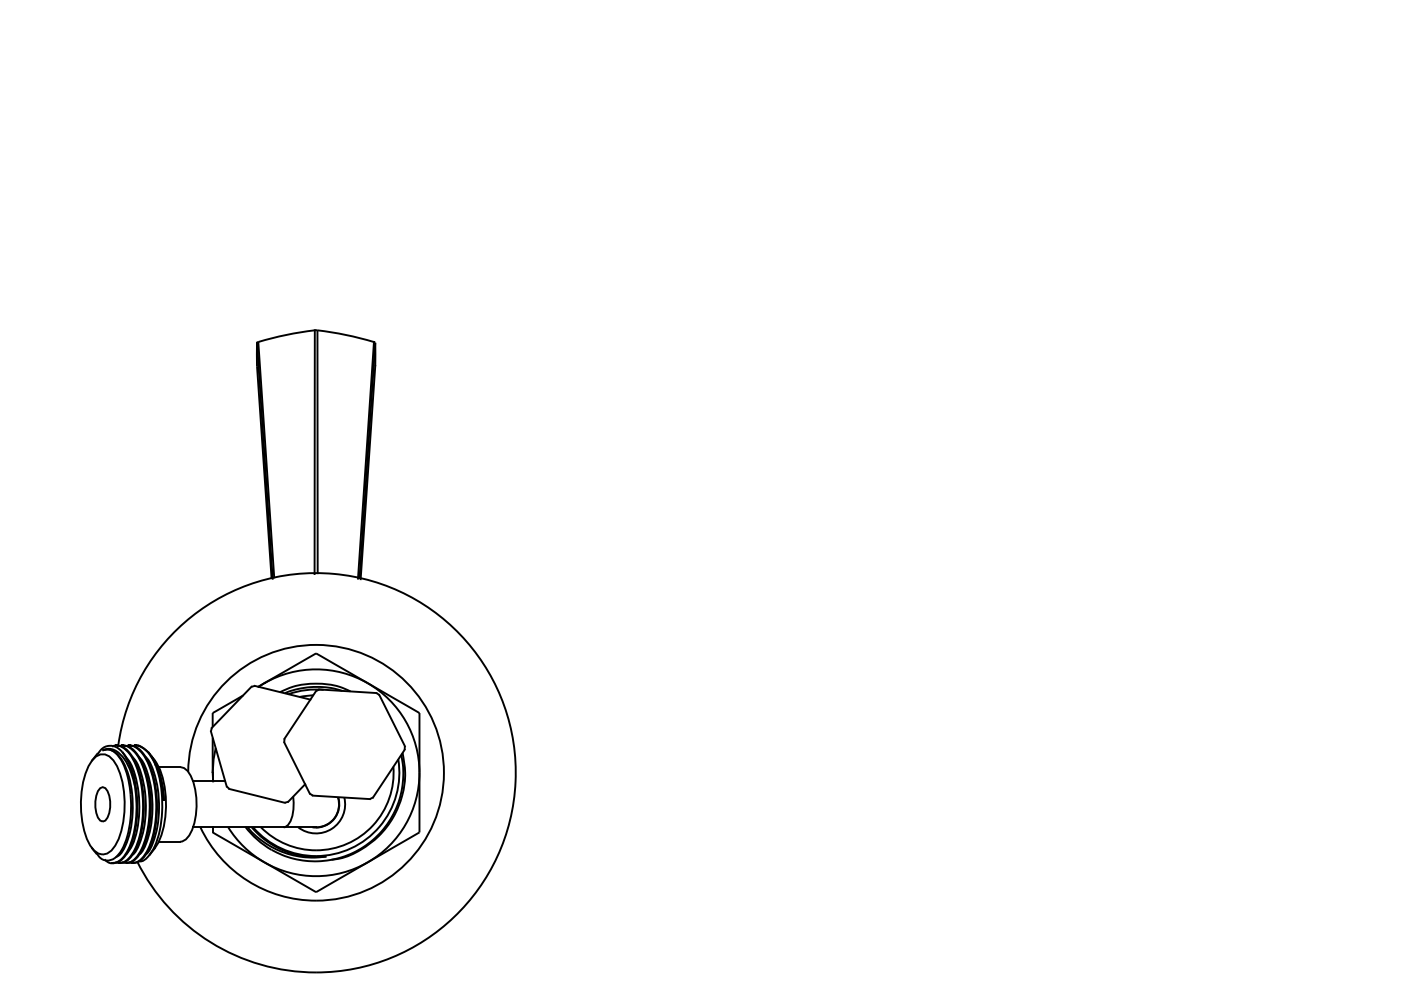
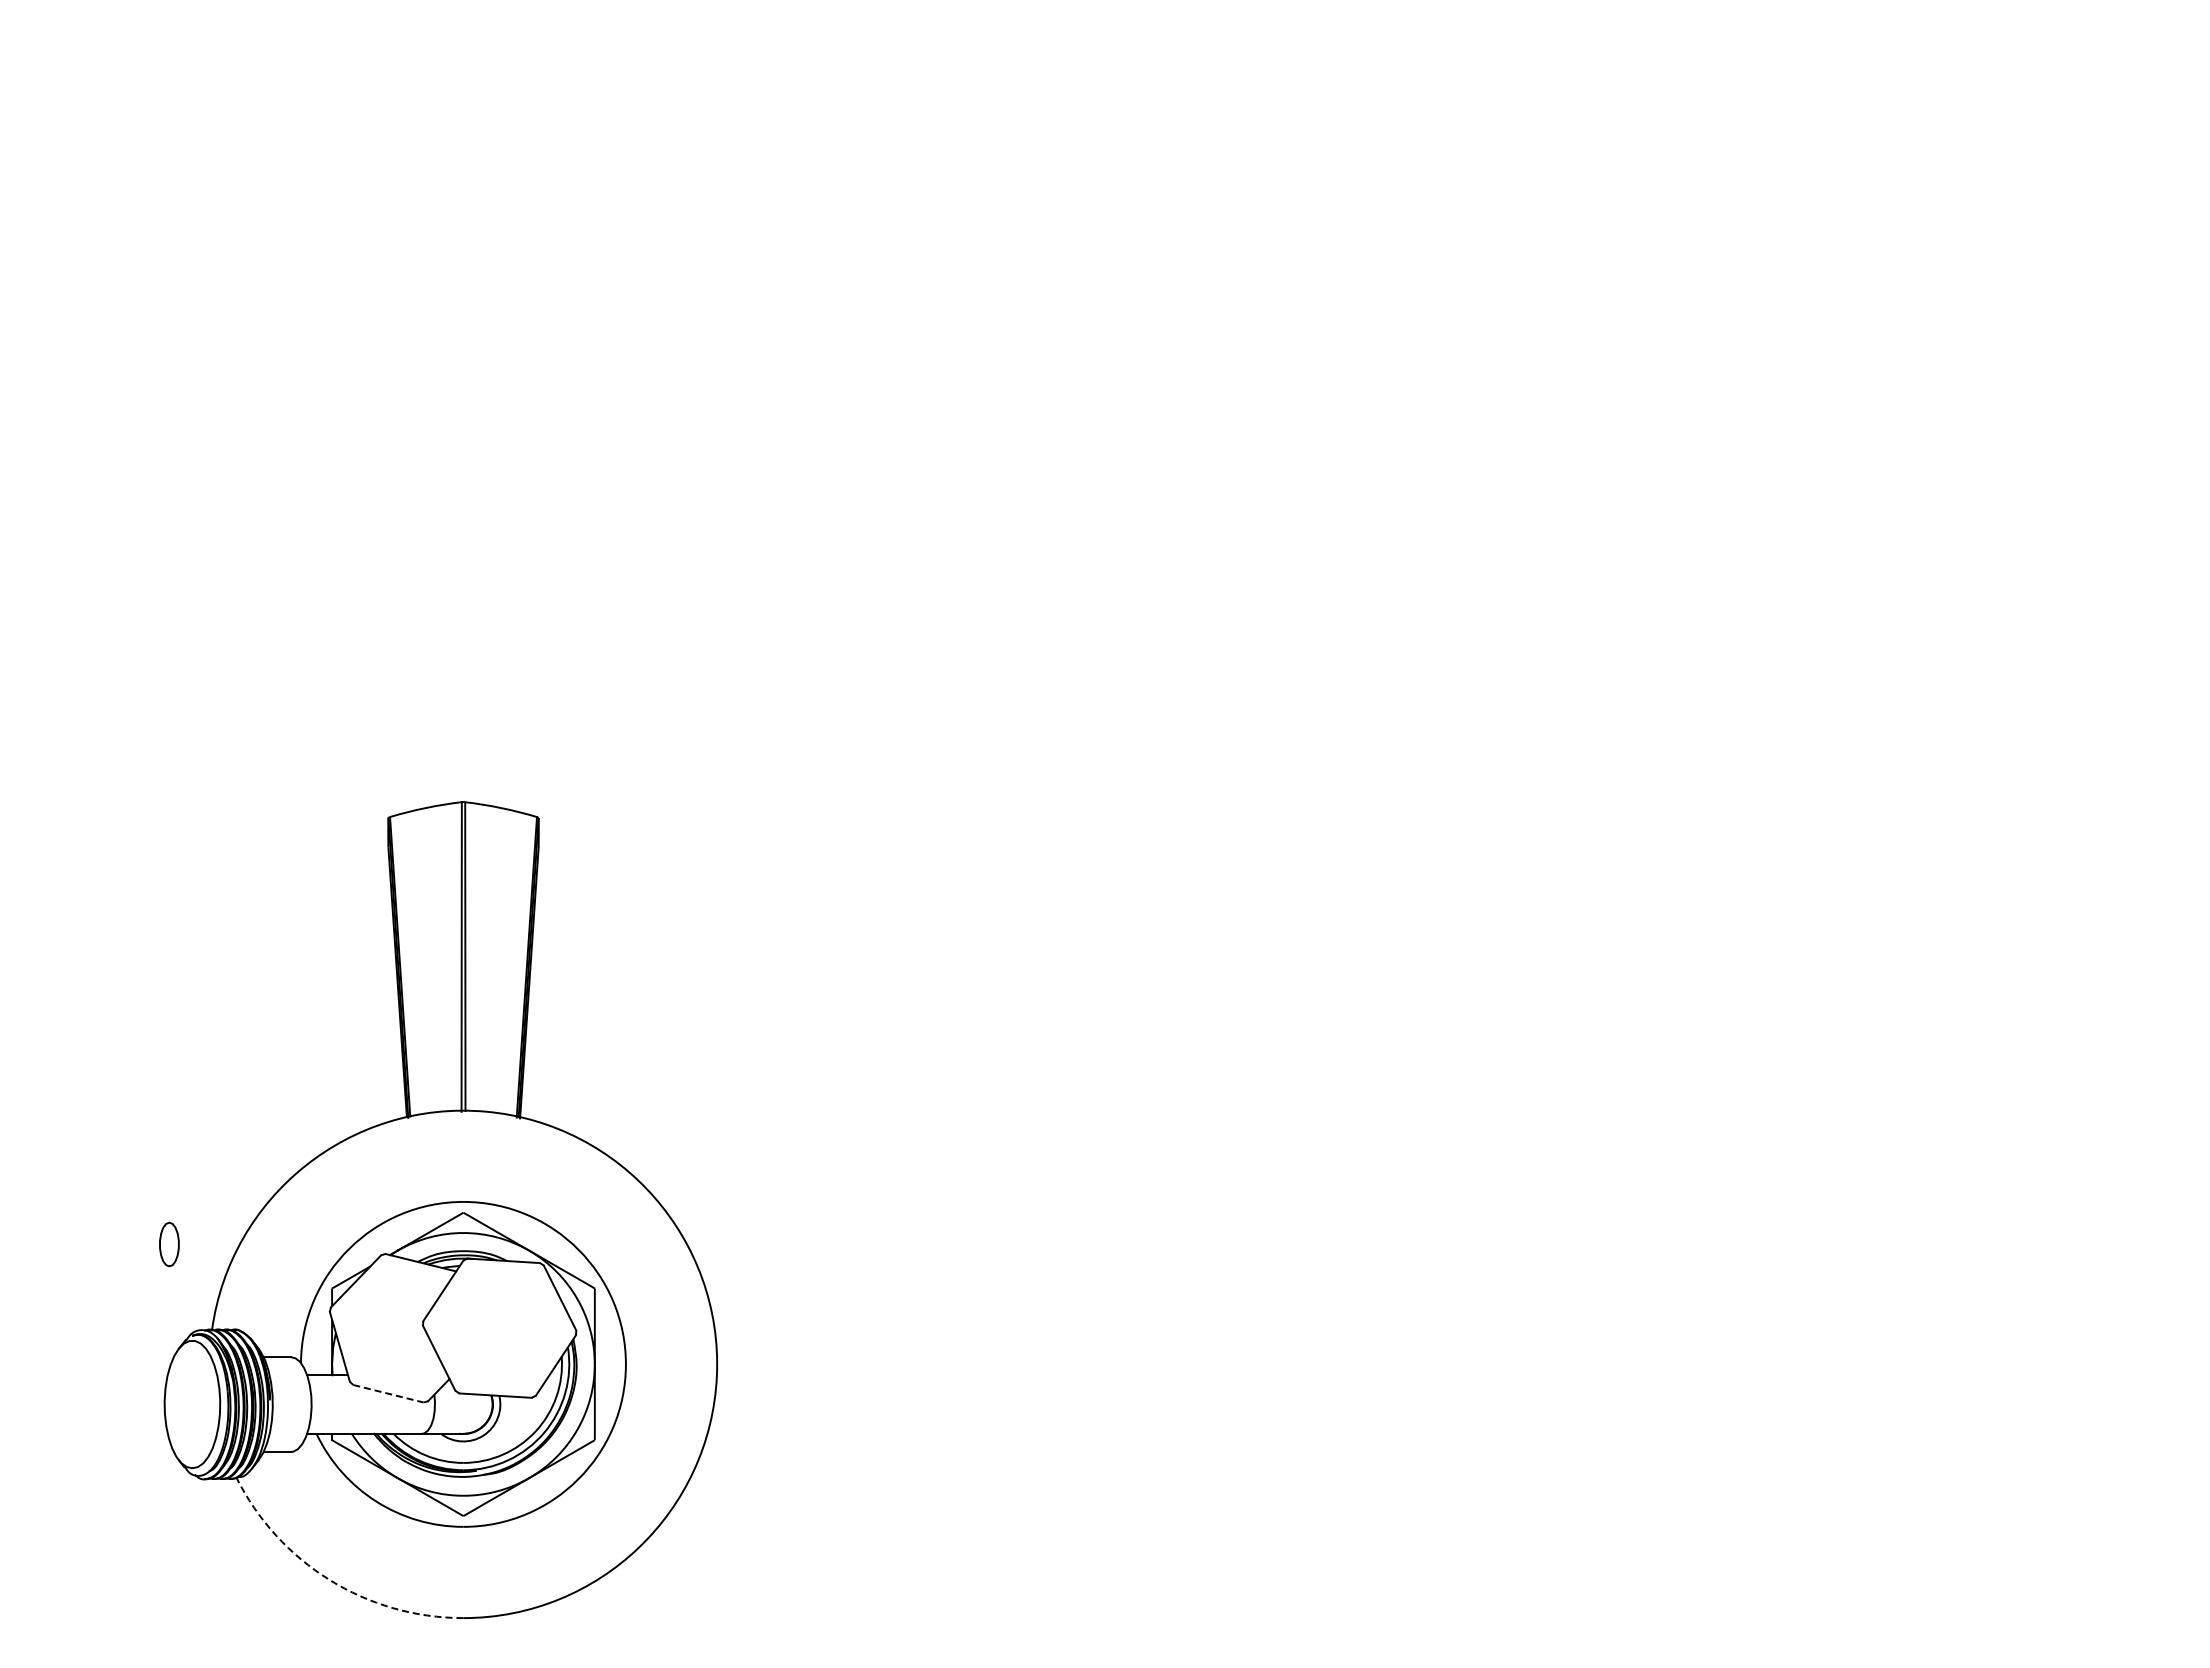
line: (257, 795) -> (388, 1393), solid -> dashed
part: (102, 804) -> (169, 1244), moved
arc: (210, 942) -> (329, 1579), solid -> dashed

